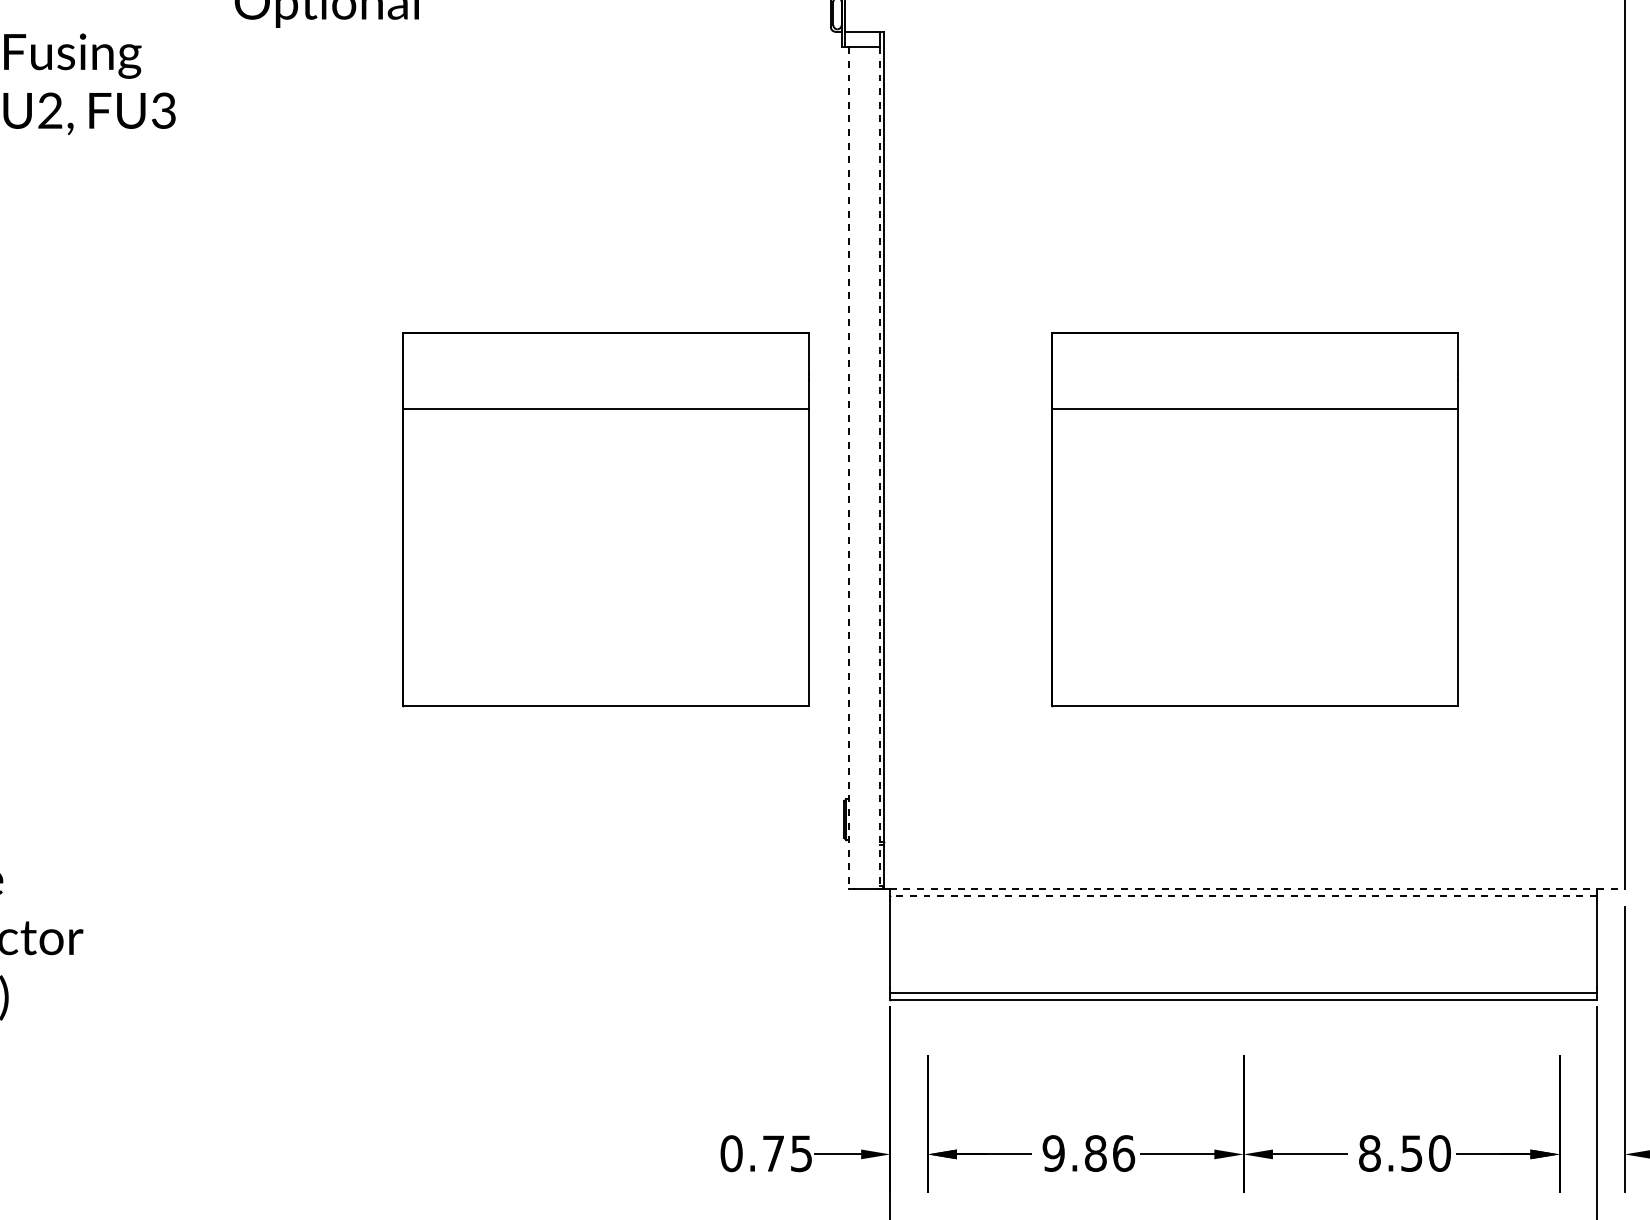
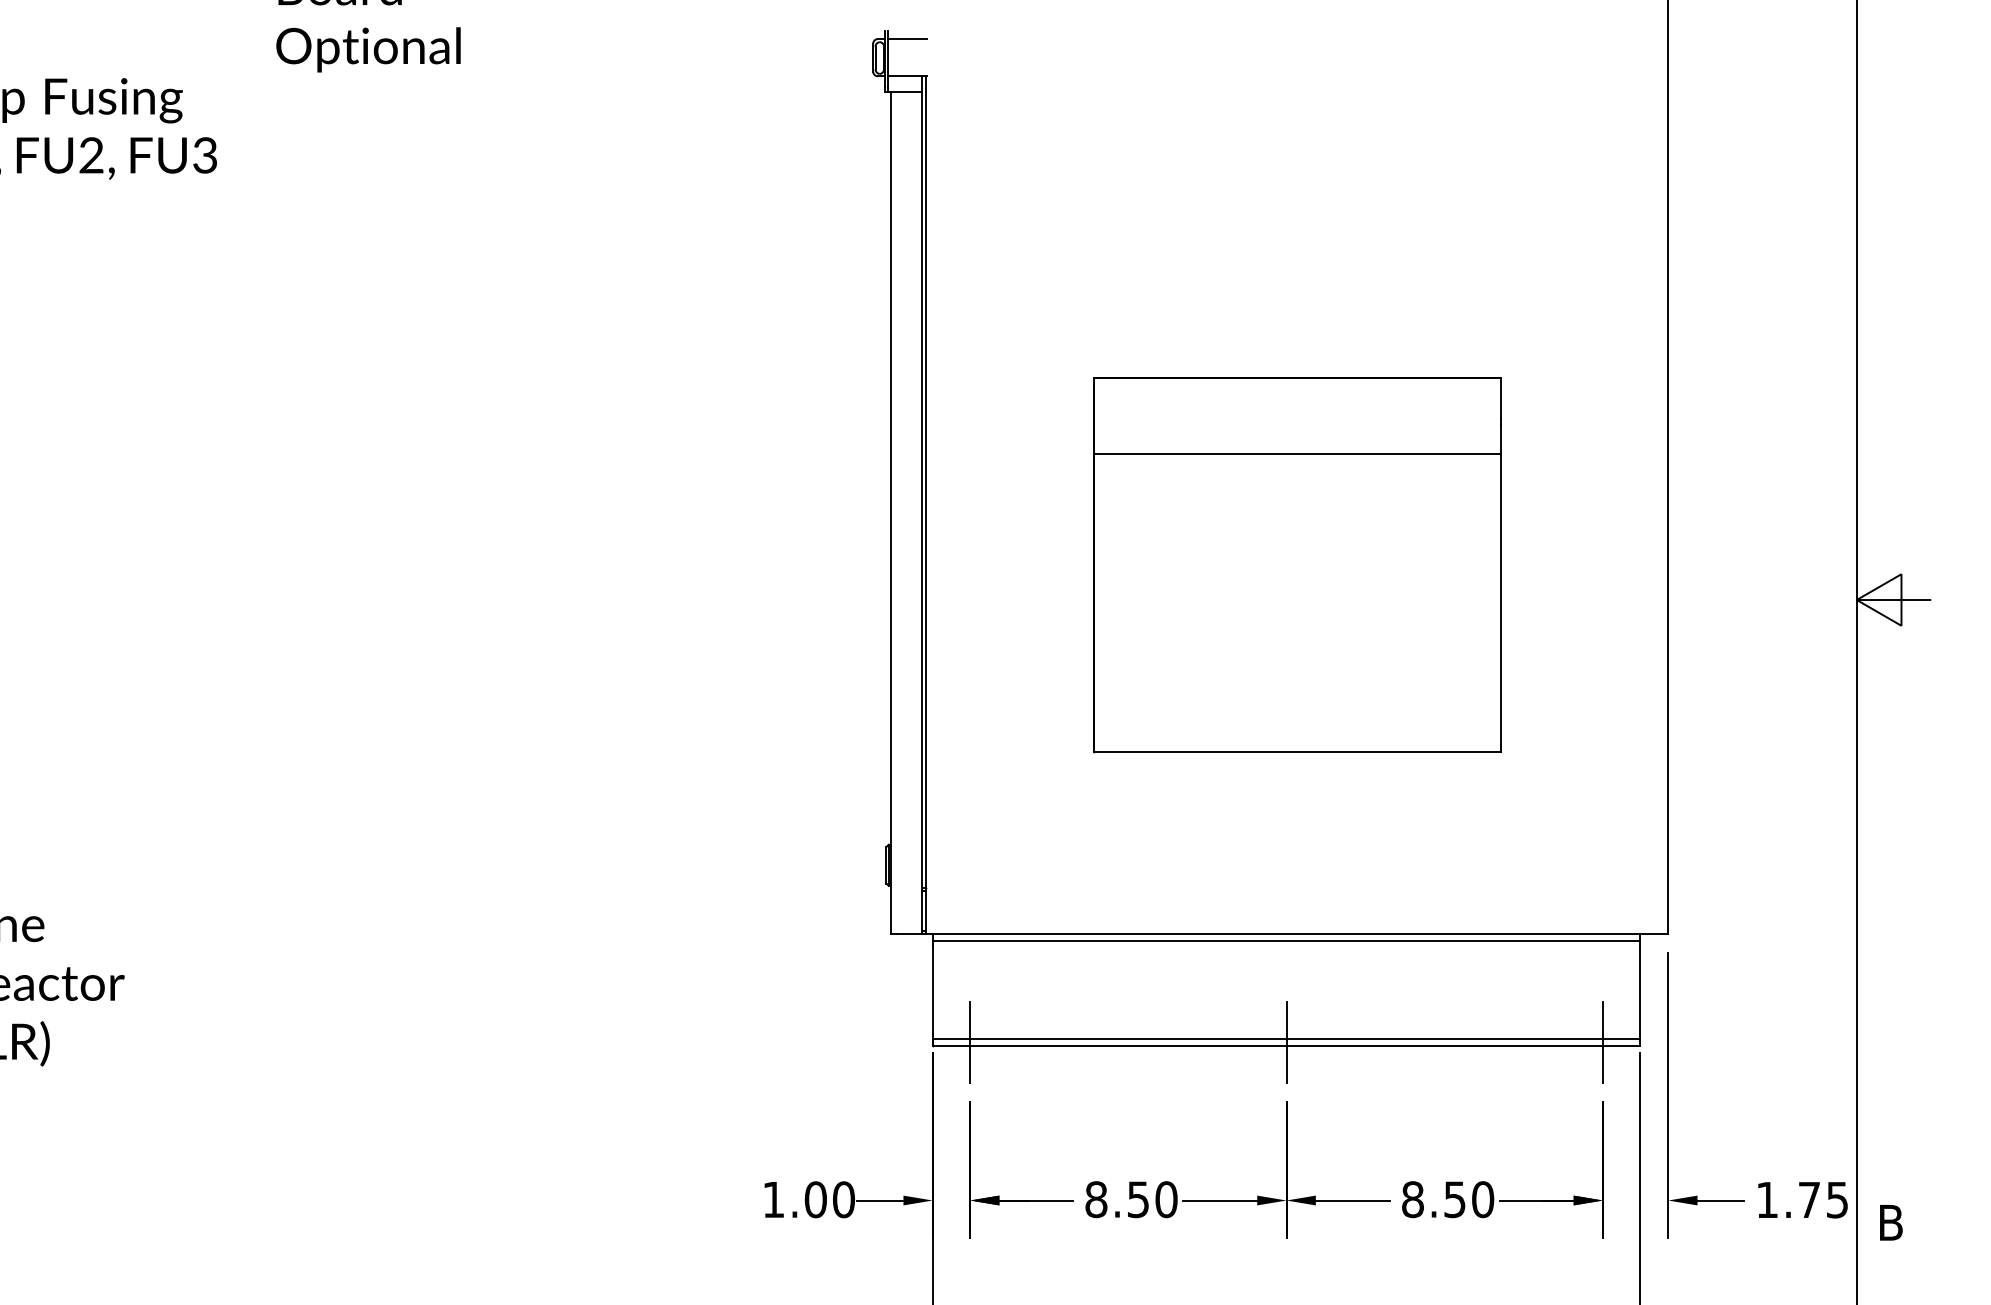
line: (849, 468) -> (891, 513), dashed -> solid
line: (879, 468) -> (921, 513), dashed -> solid
part: (605, 520) -> (647, 565), removed
line: (1257, 888) -> (1300, 934), dashed -> solid
line: (1243, 895) -> (1286, 941), dashed -> solid
line: (928, 996) -> (970, 1042), added
line: (1243, 996) -> (1286, 1042), added
line: (1560, 996) -> (1603, 1042), added
text: (766, 1153) -> (808, 1199), 0.75 -> 1.00
text: (1088, 1153) -> (1131, 1199), 9.86 -> 8.50

